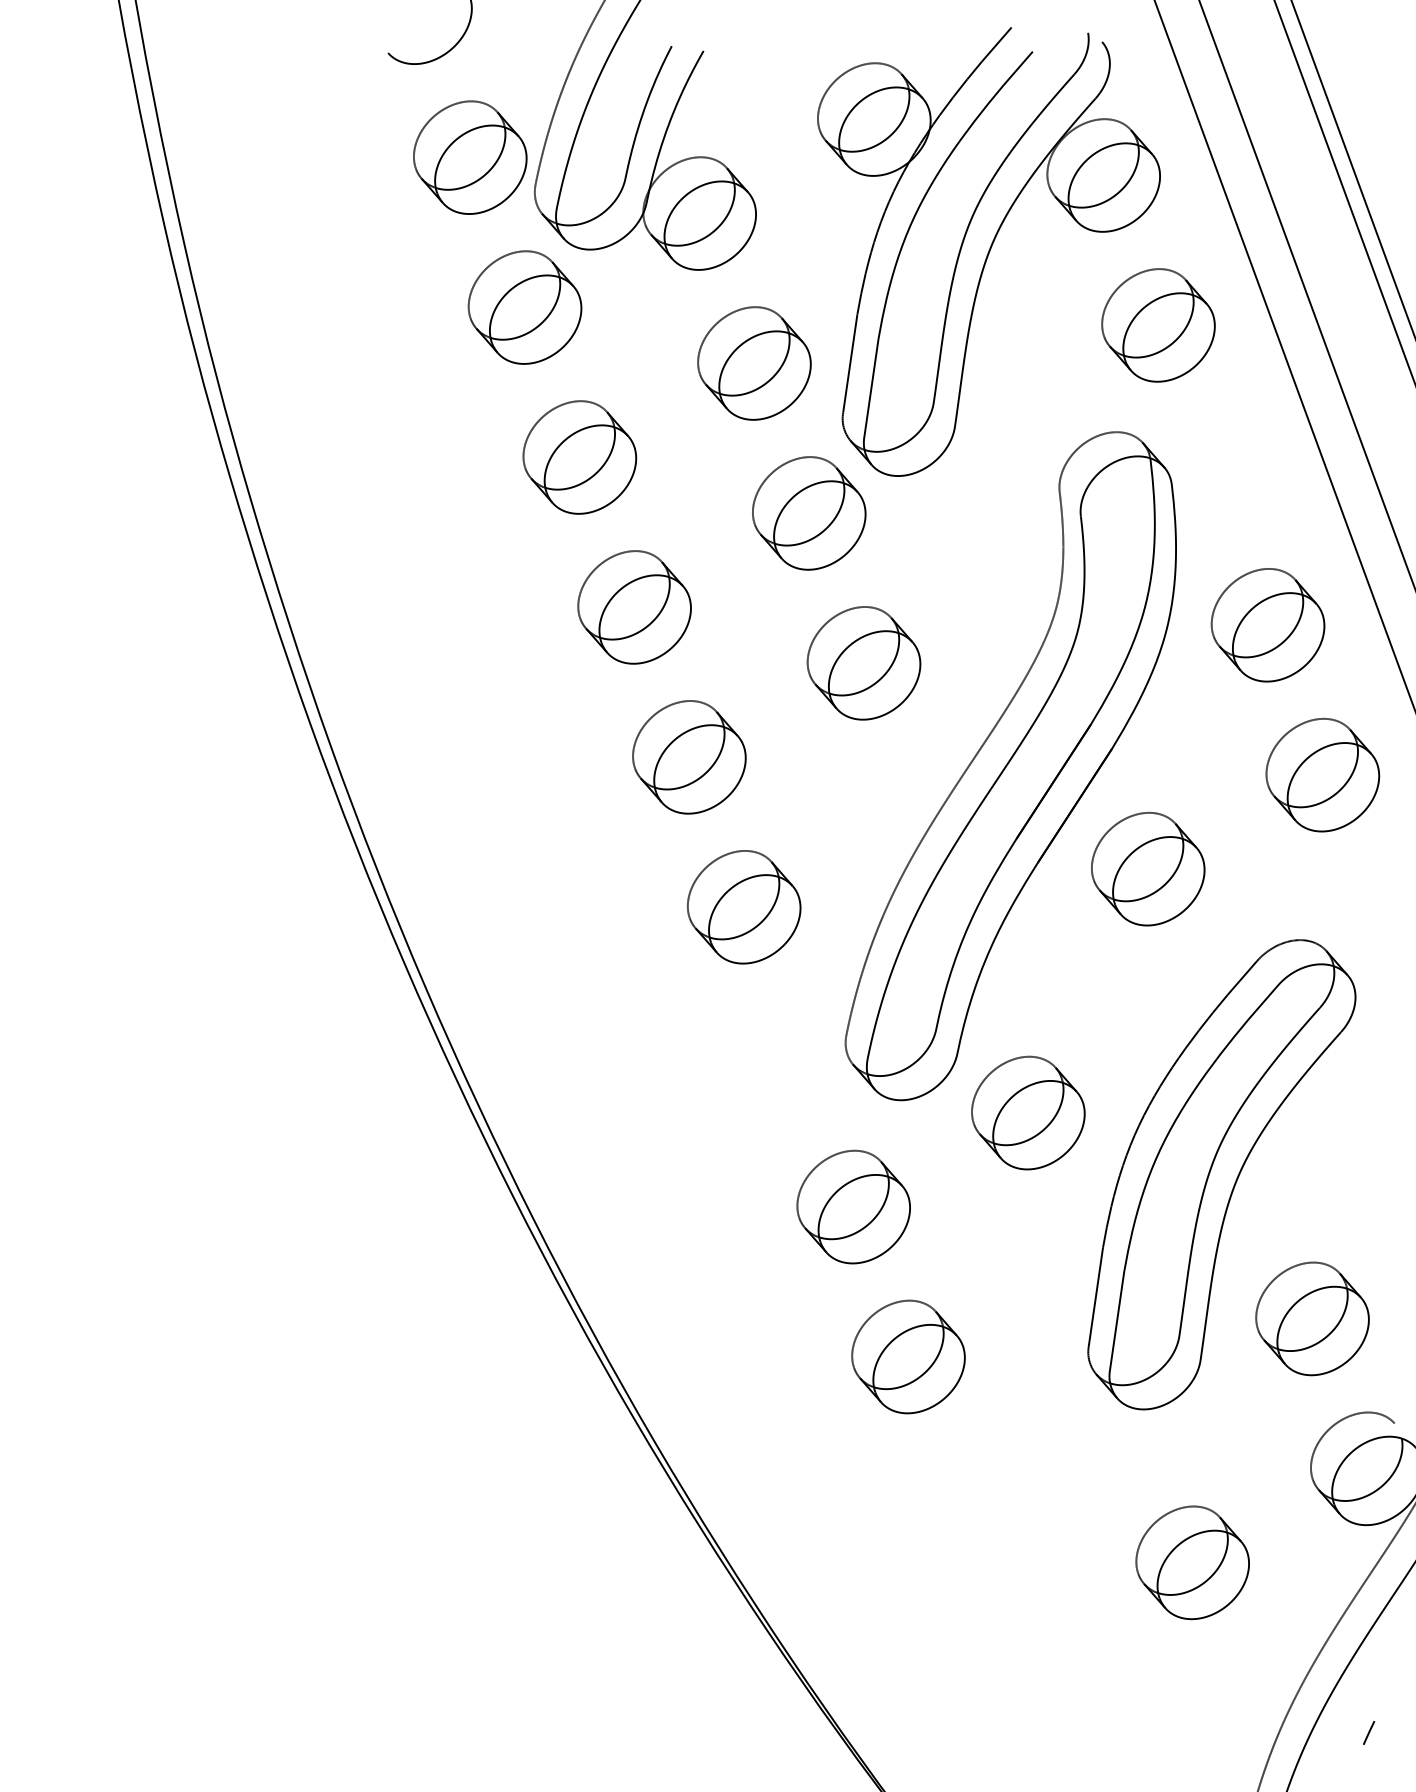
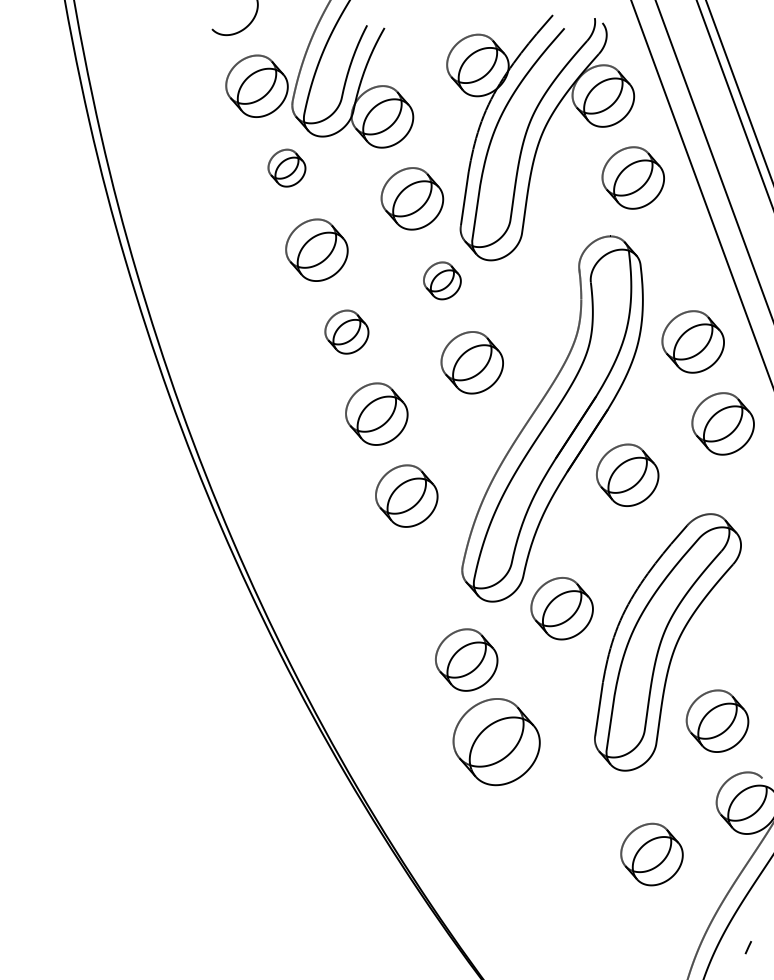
part: (524, 306) -> (286, 167), size x0.6
part: (809, 512) -> (442, 280), size x0.6
part: (633, 606) -> (346, 331), size x0.7
part: (908, 1355) -> (496, 741), size x1.4

